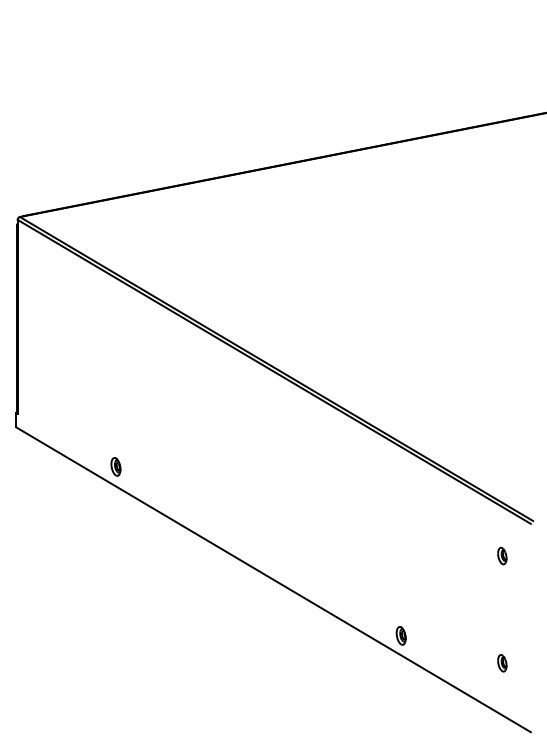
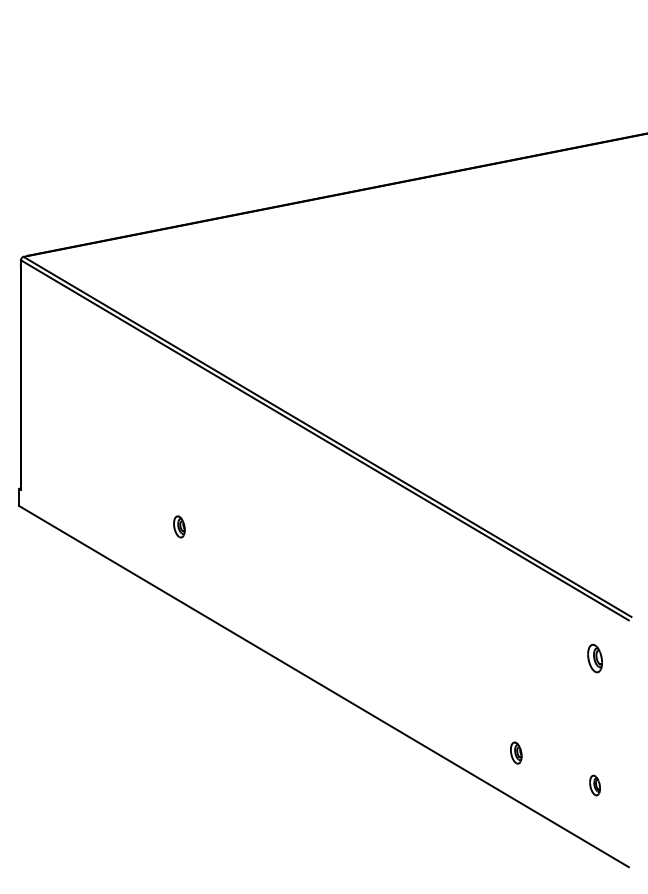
part: (116, 466) -> (179, 526), moved
part: (501, 556) -> (594, 658), size x1.4
part: (401, 635) -> (516, 752), moved

